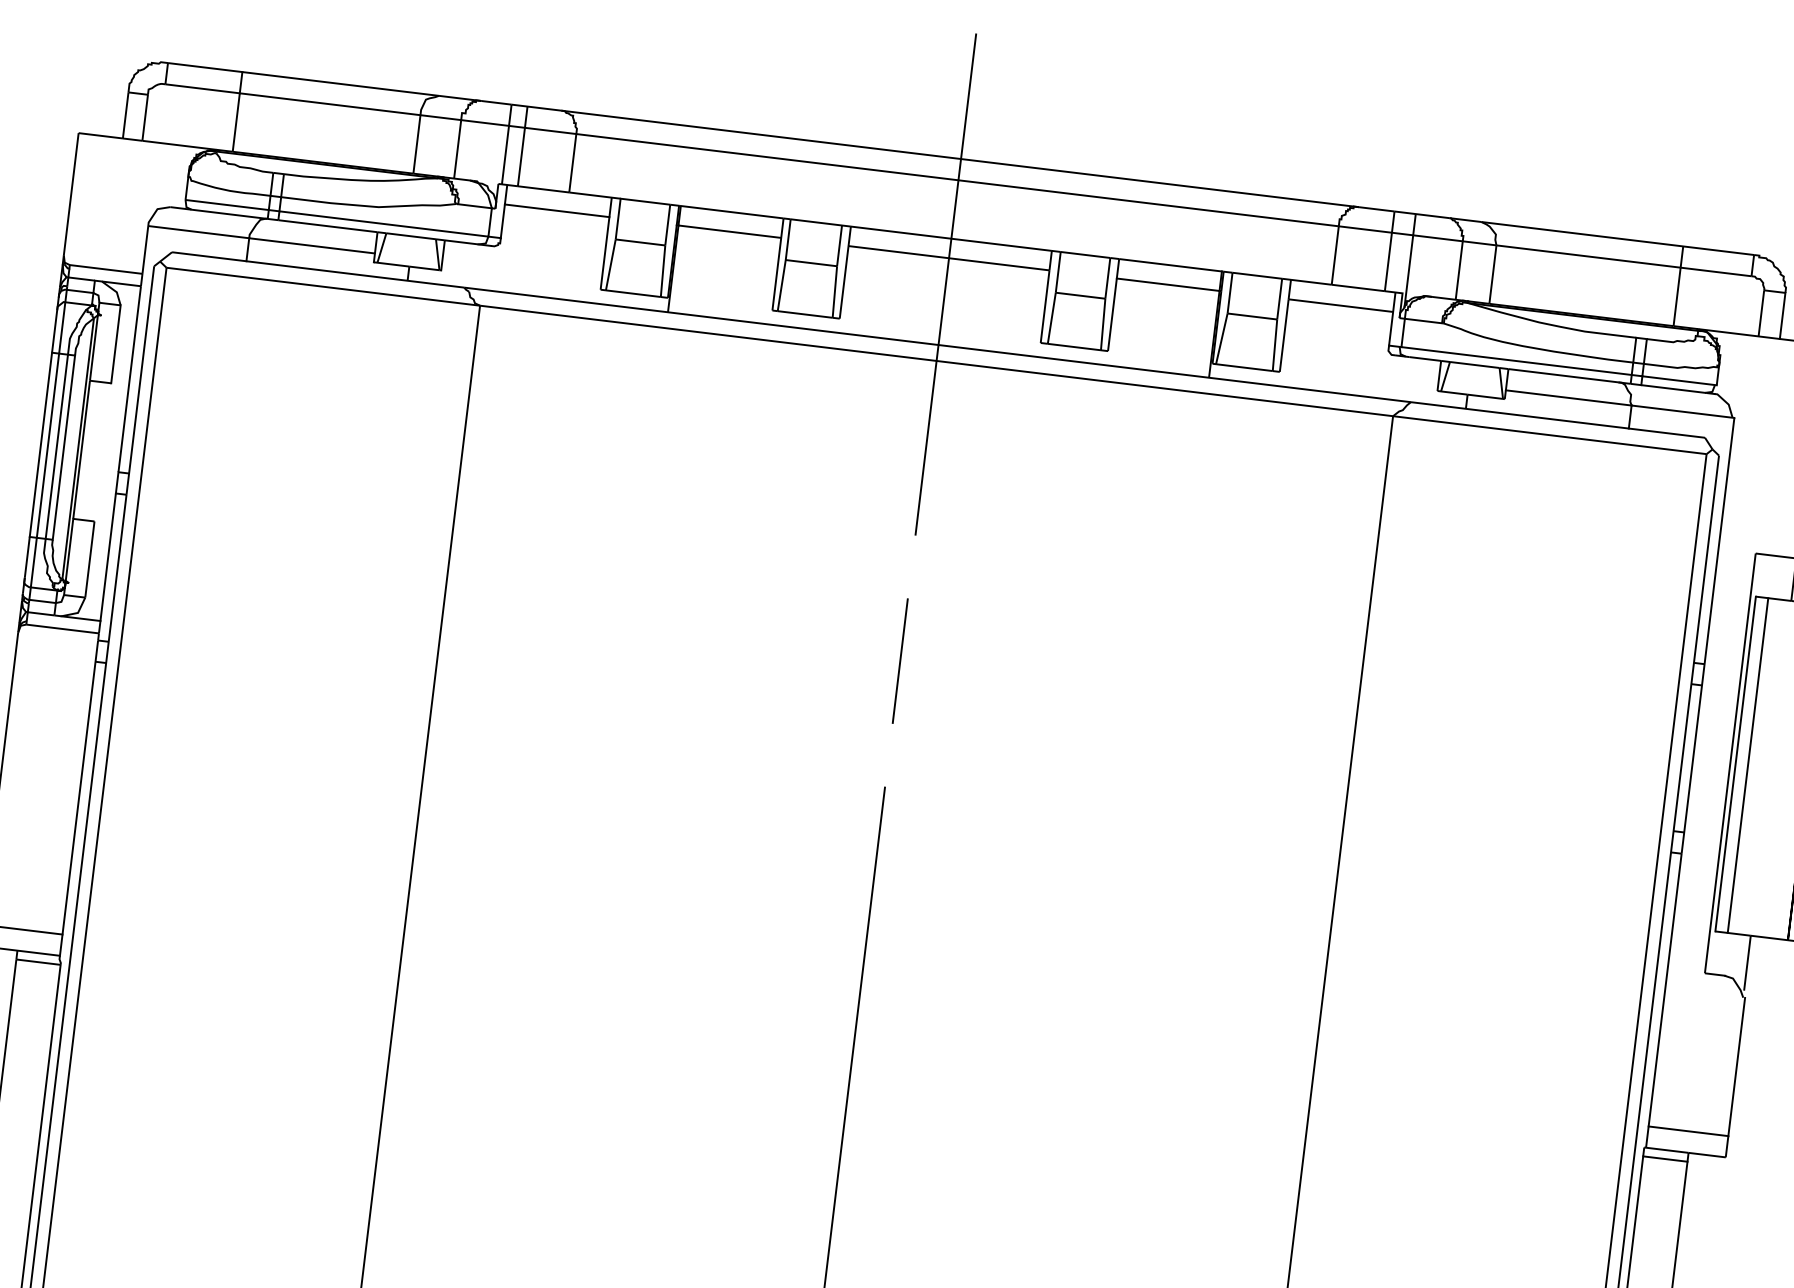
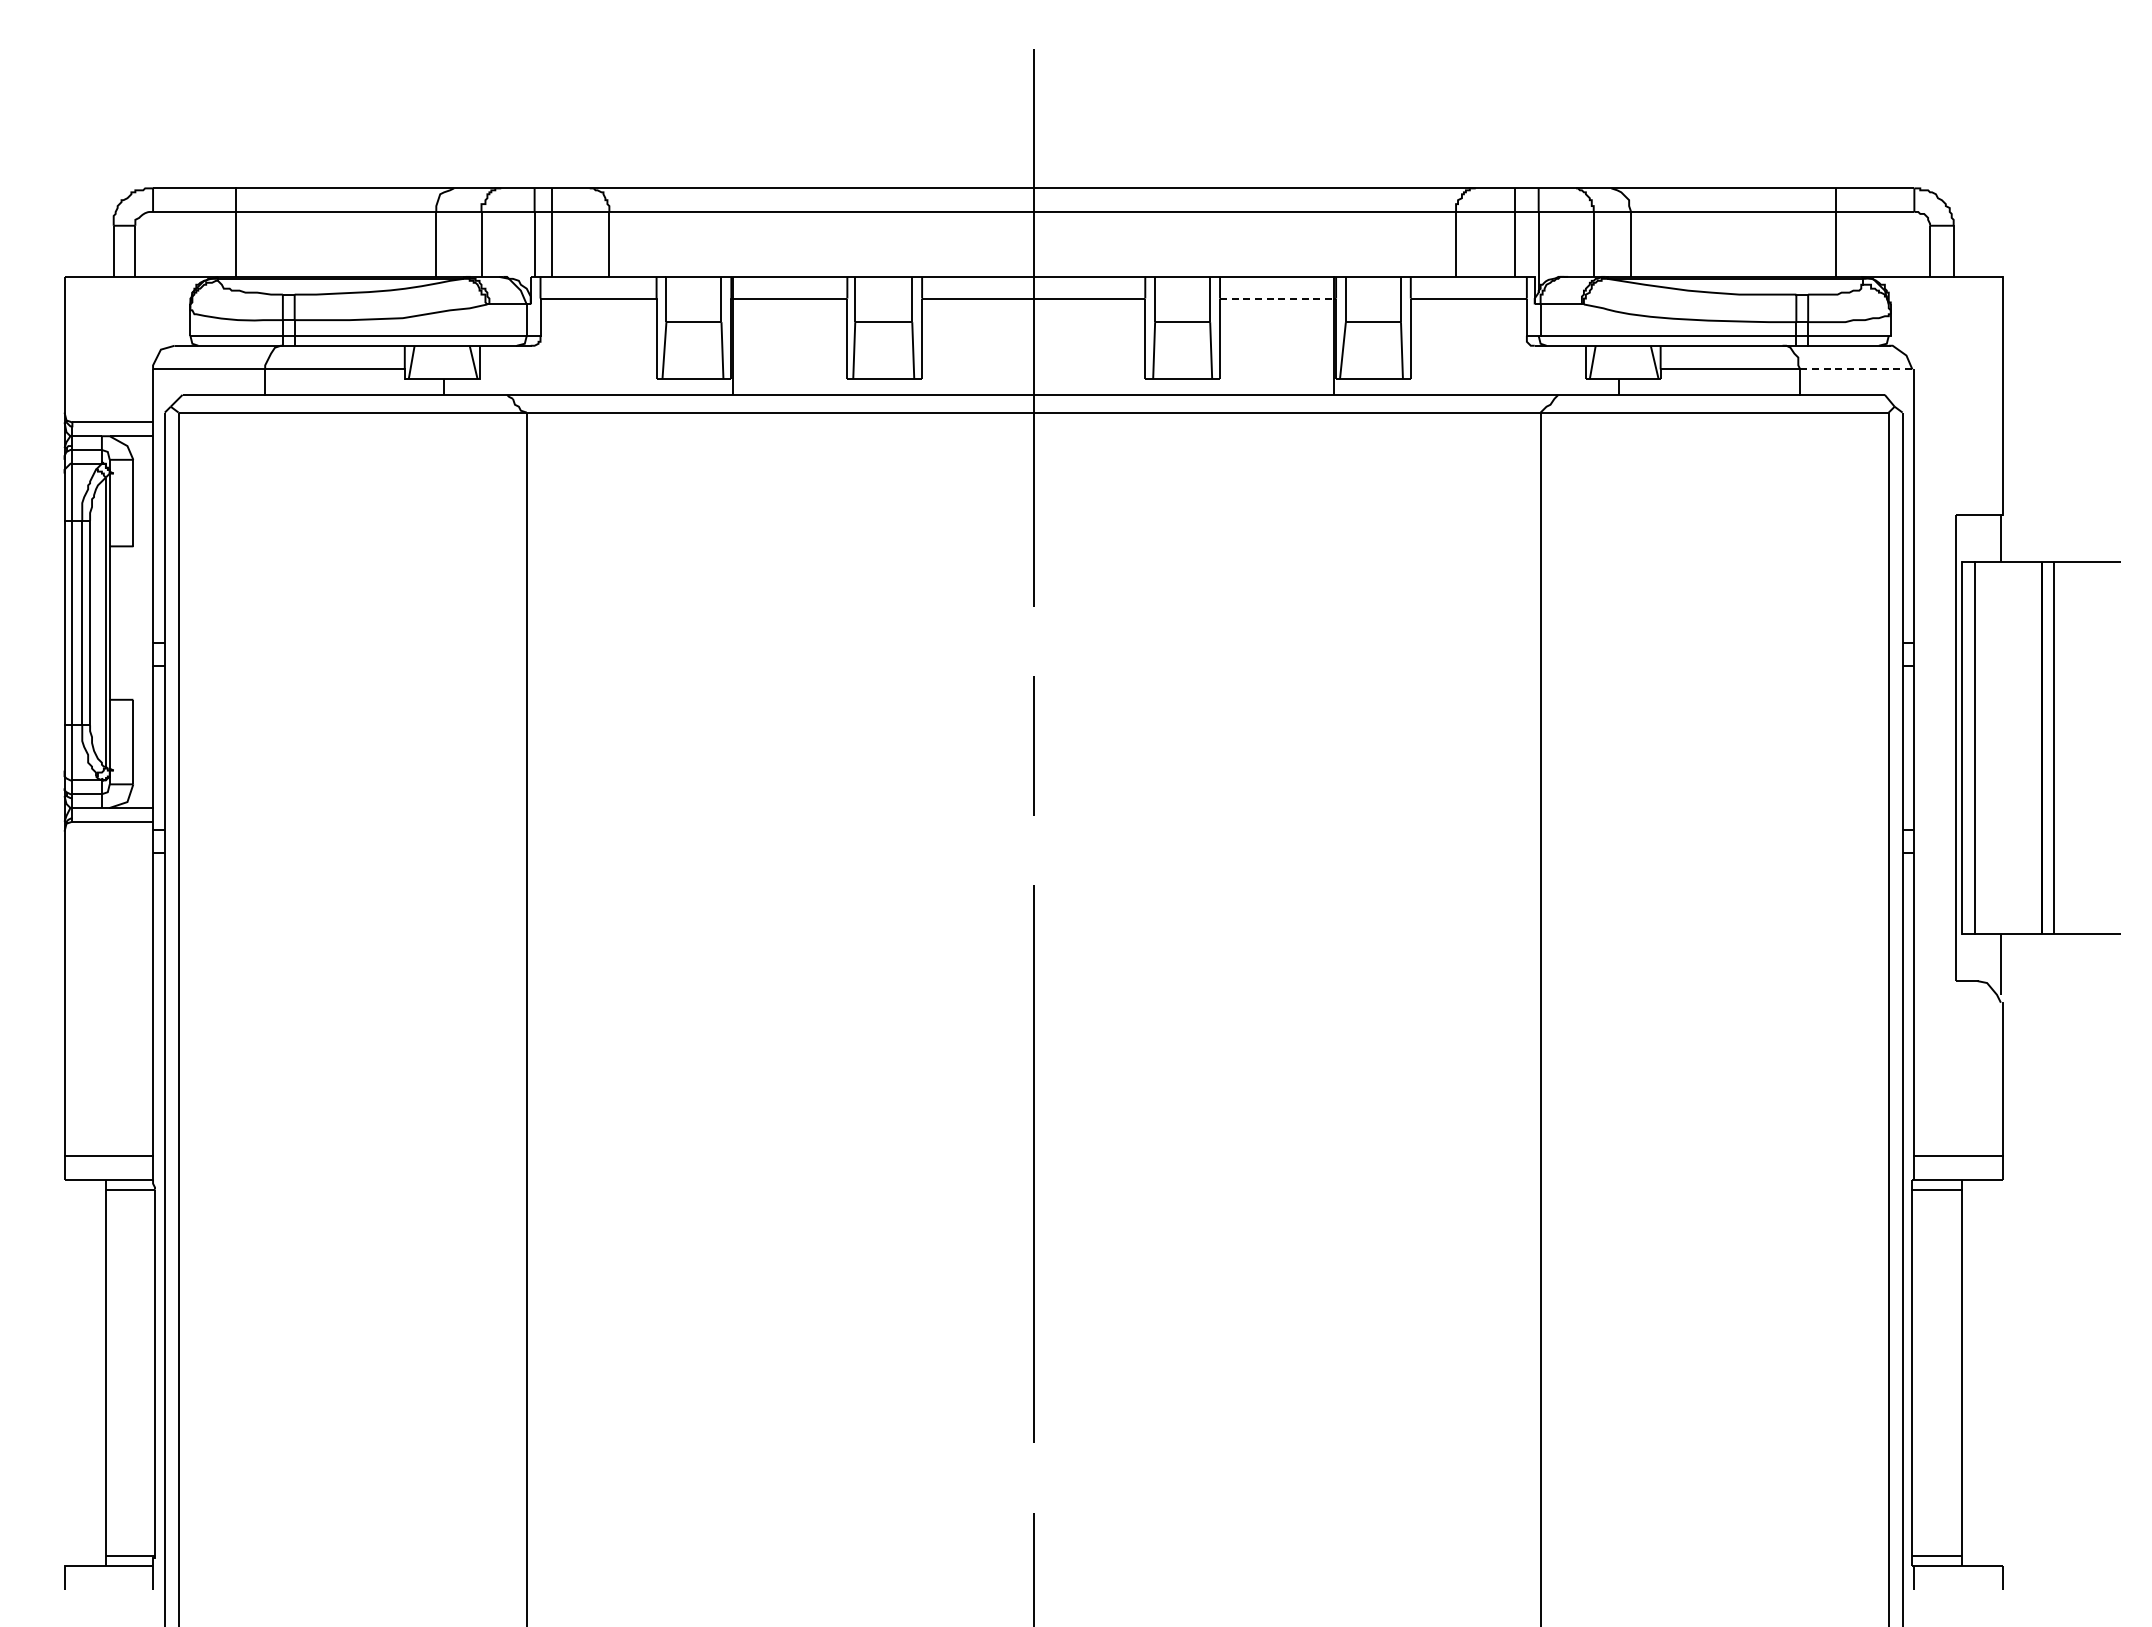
line: (1168, 284) -> (1277, 298), solid -> dashed
line: (1683, 411) -> (1857, 369), solid -> dashed

